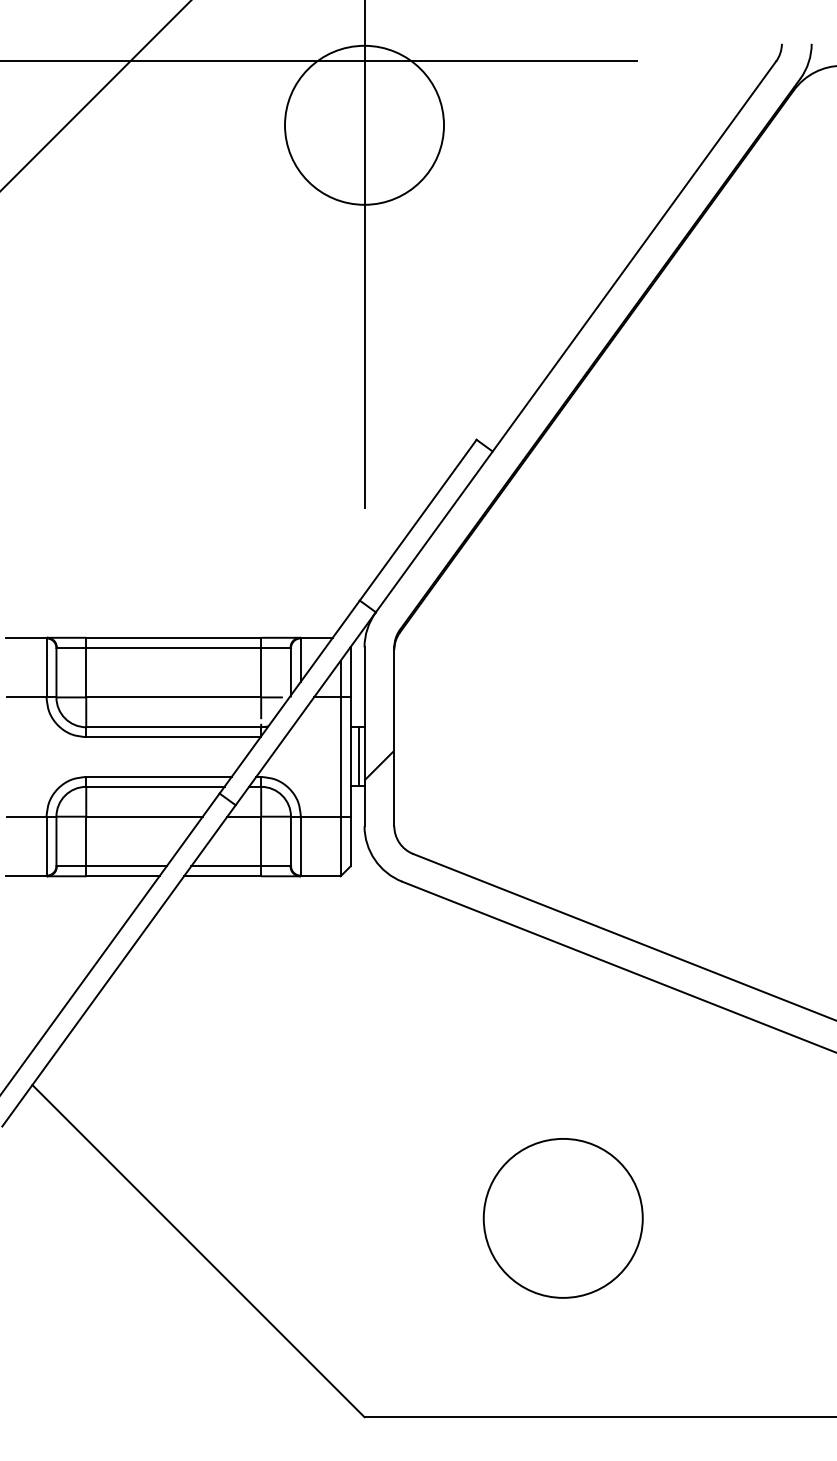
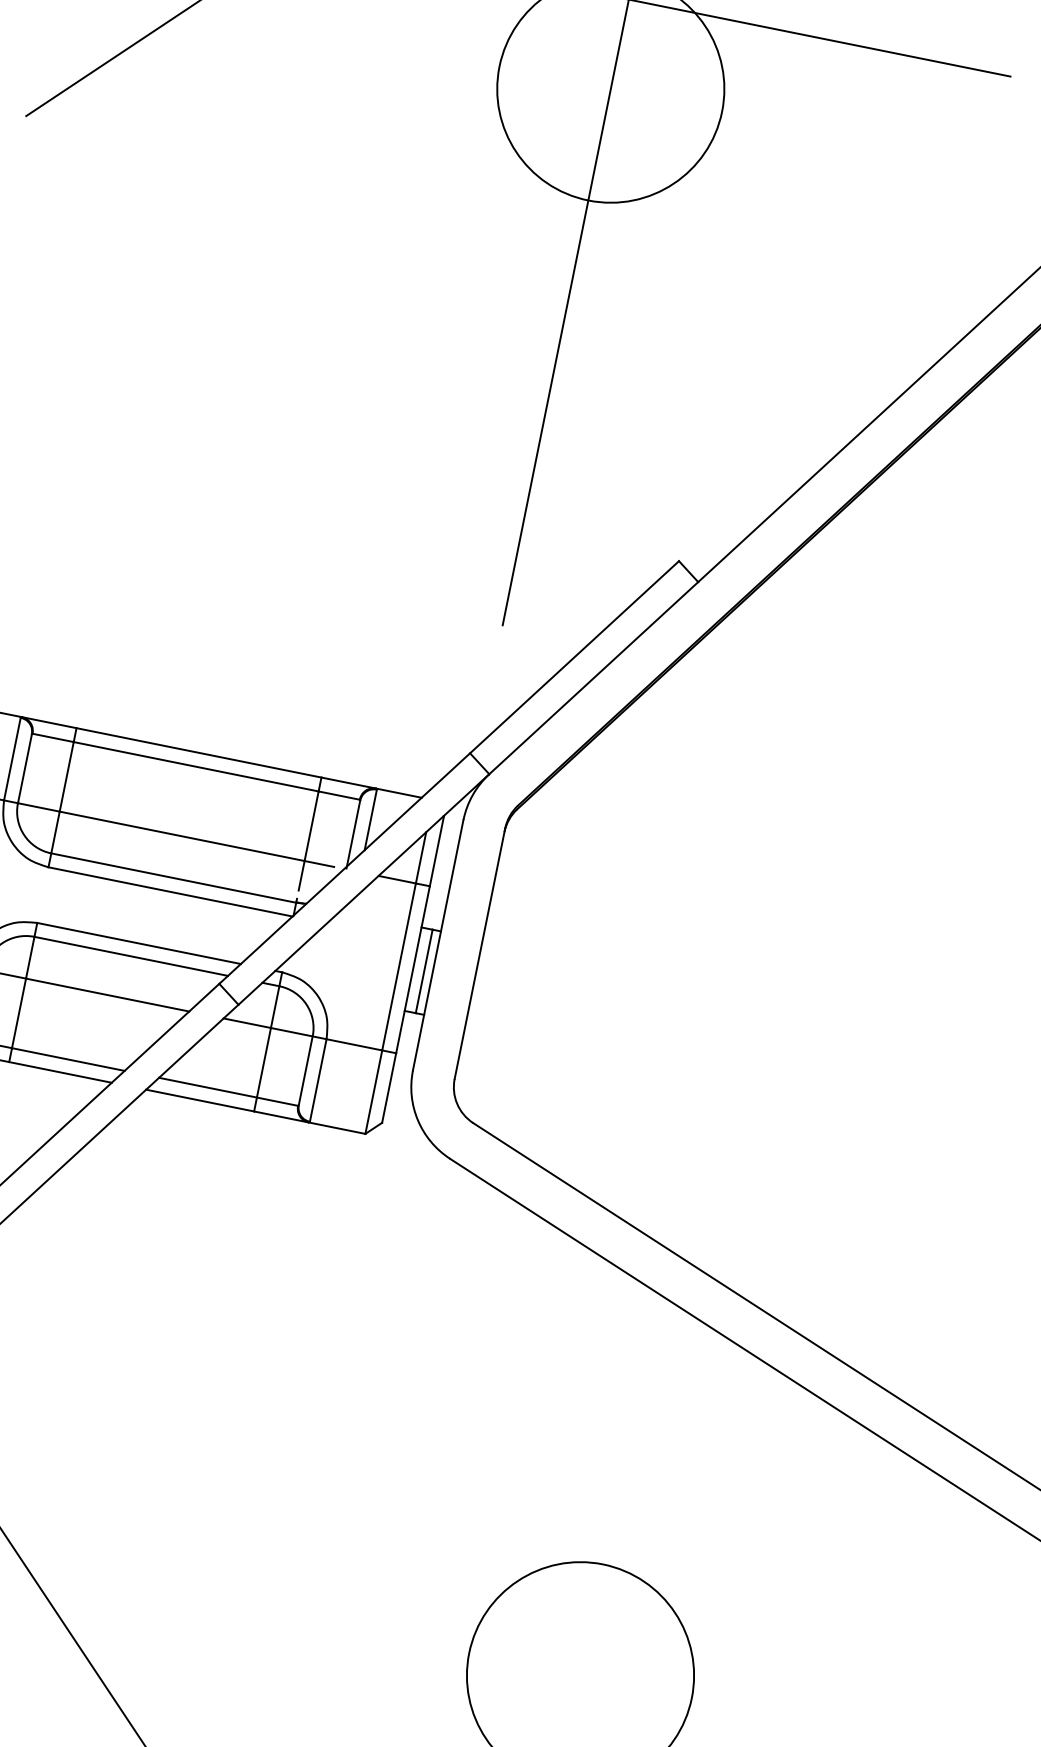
hatch: (379, 765) -> (451, 989), removed

